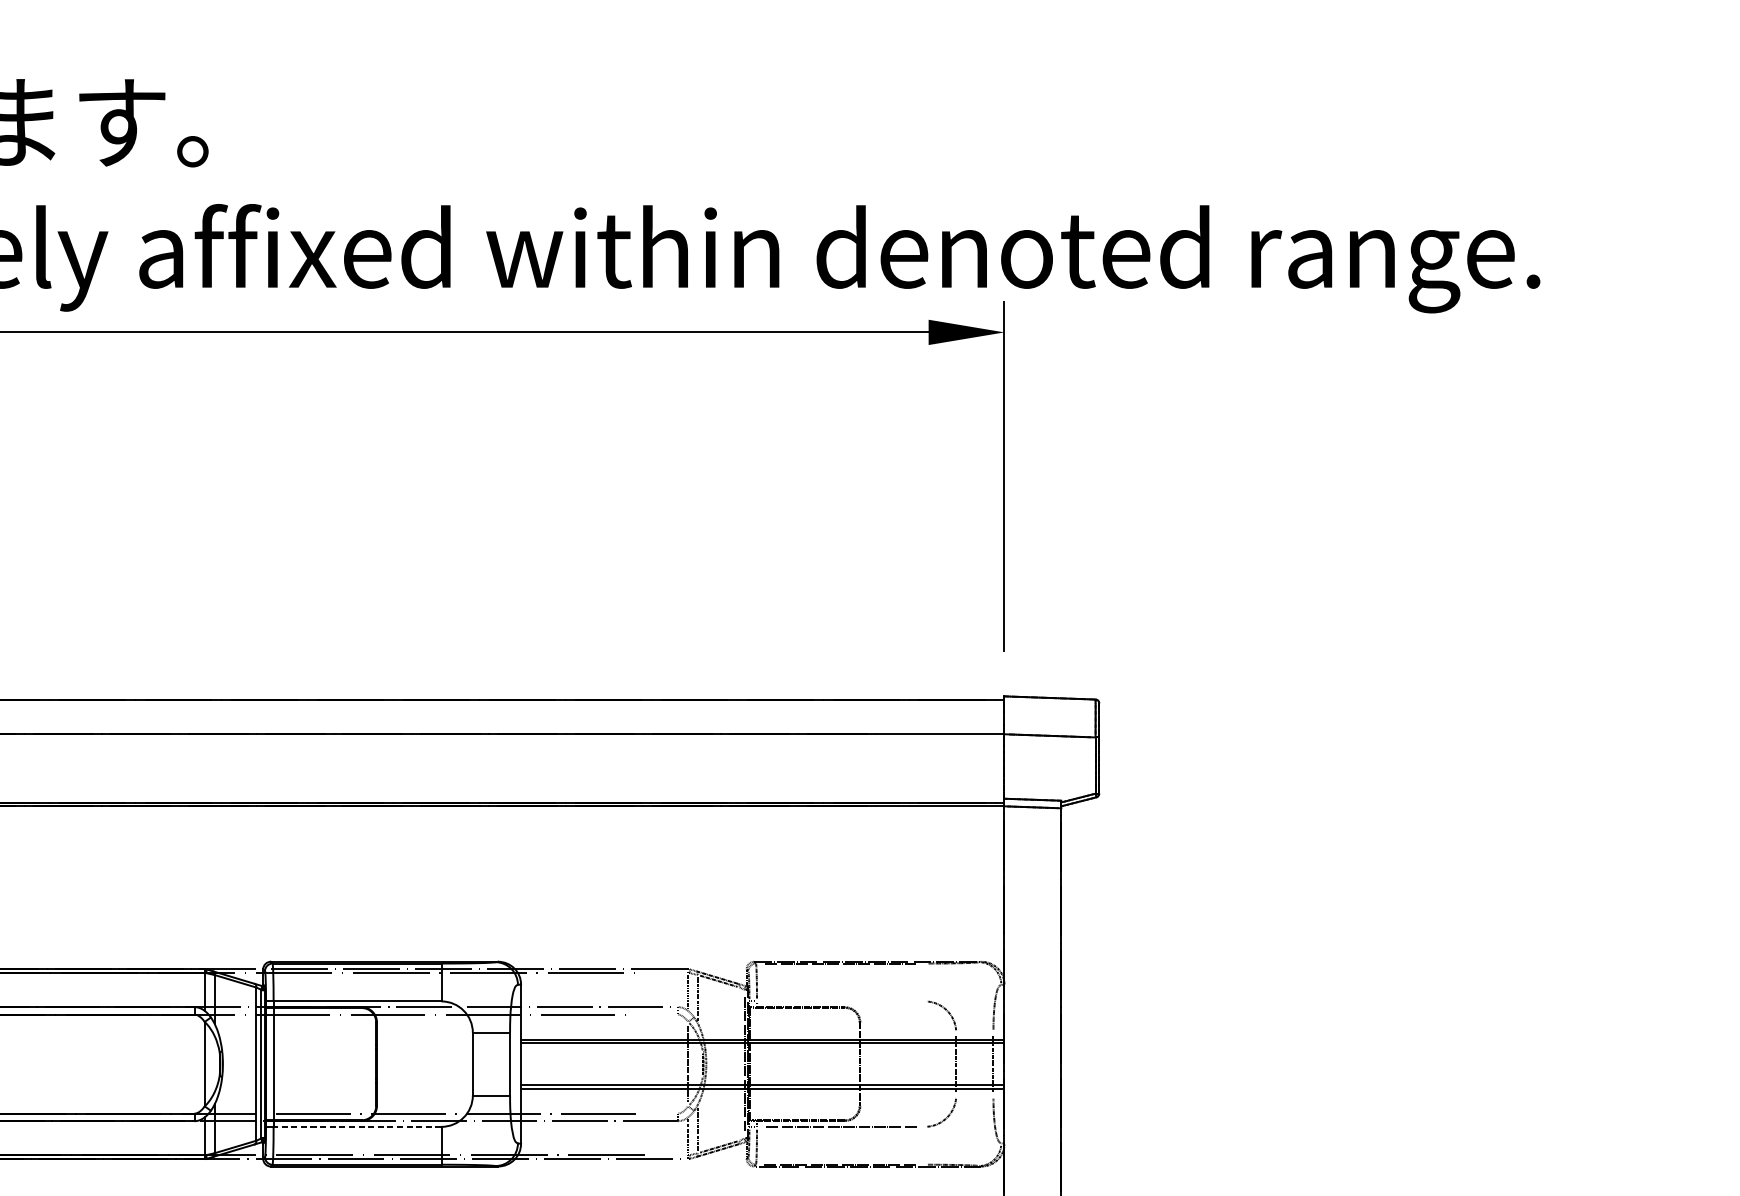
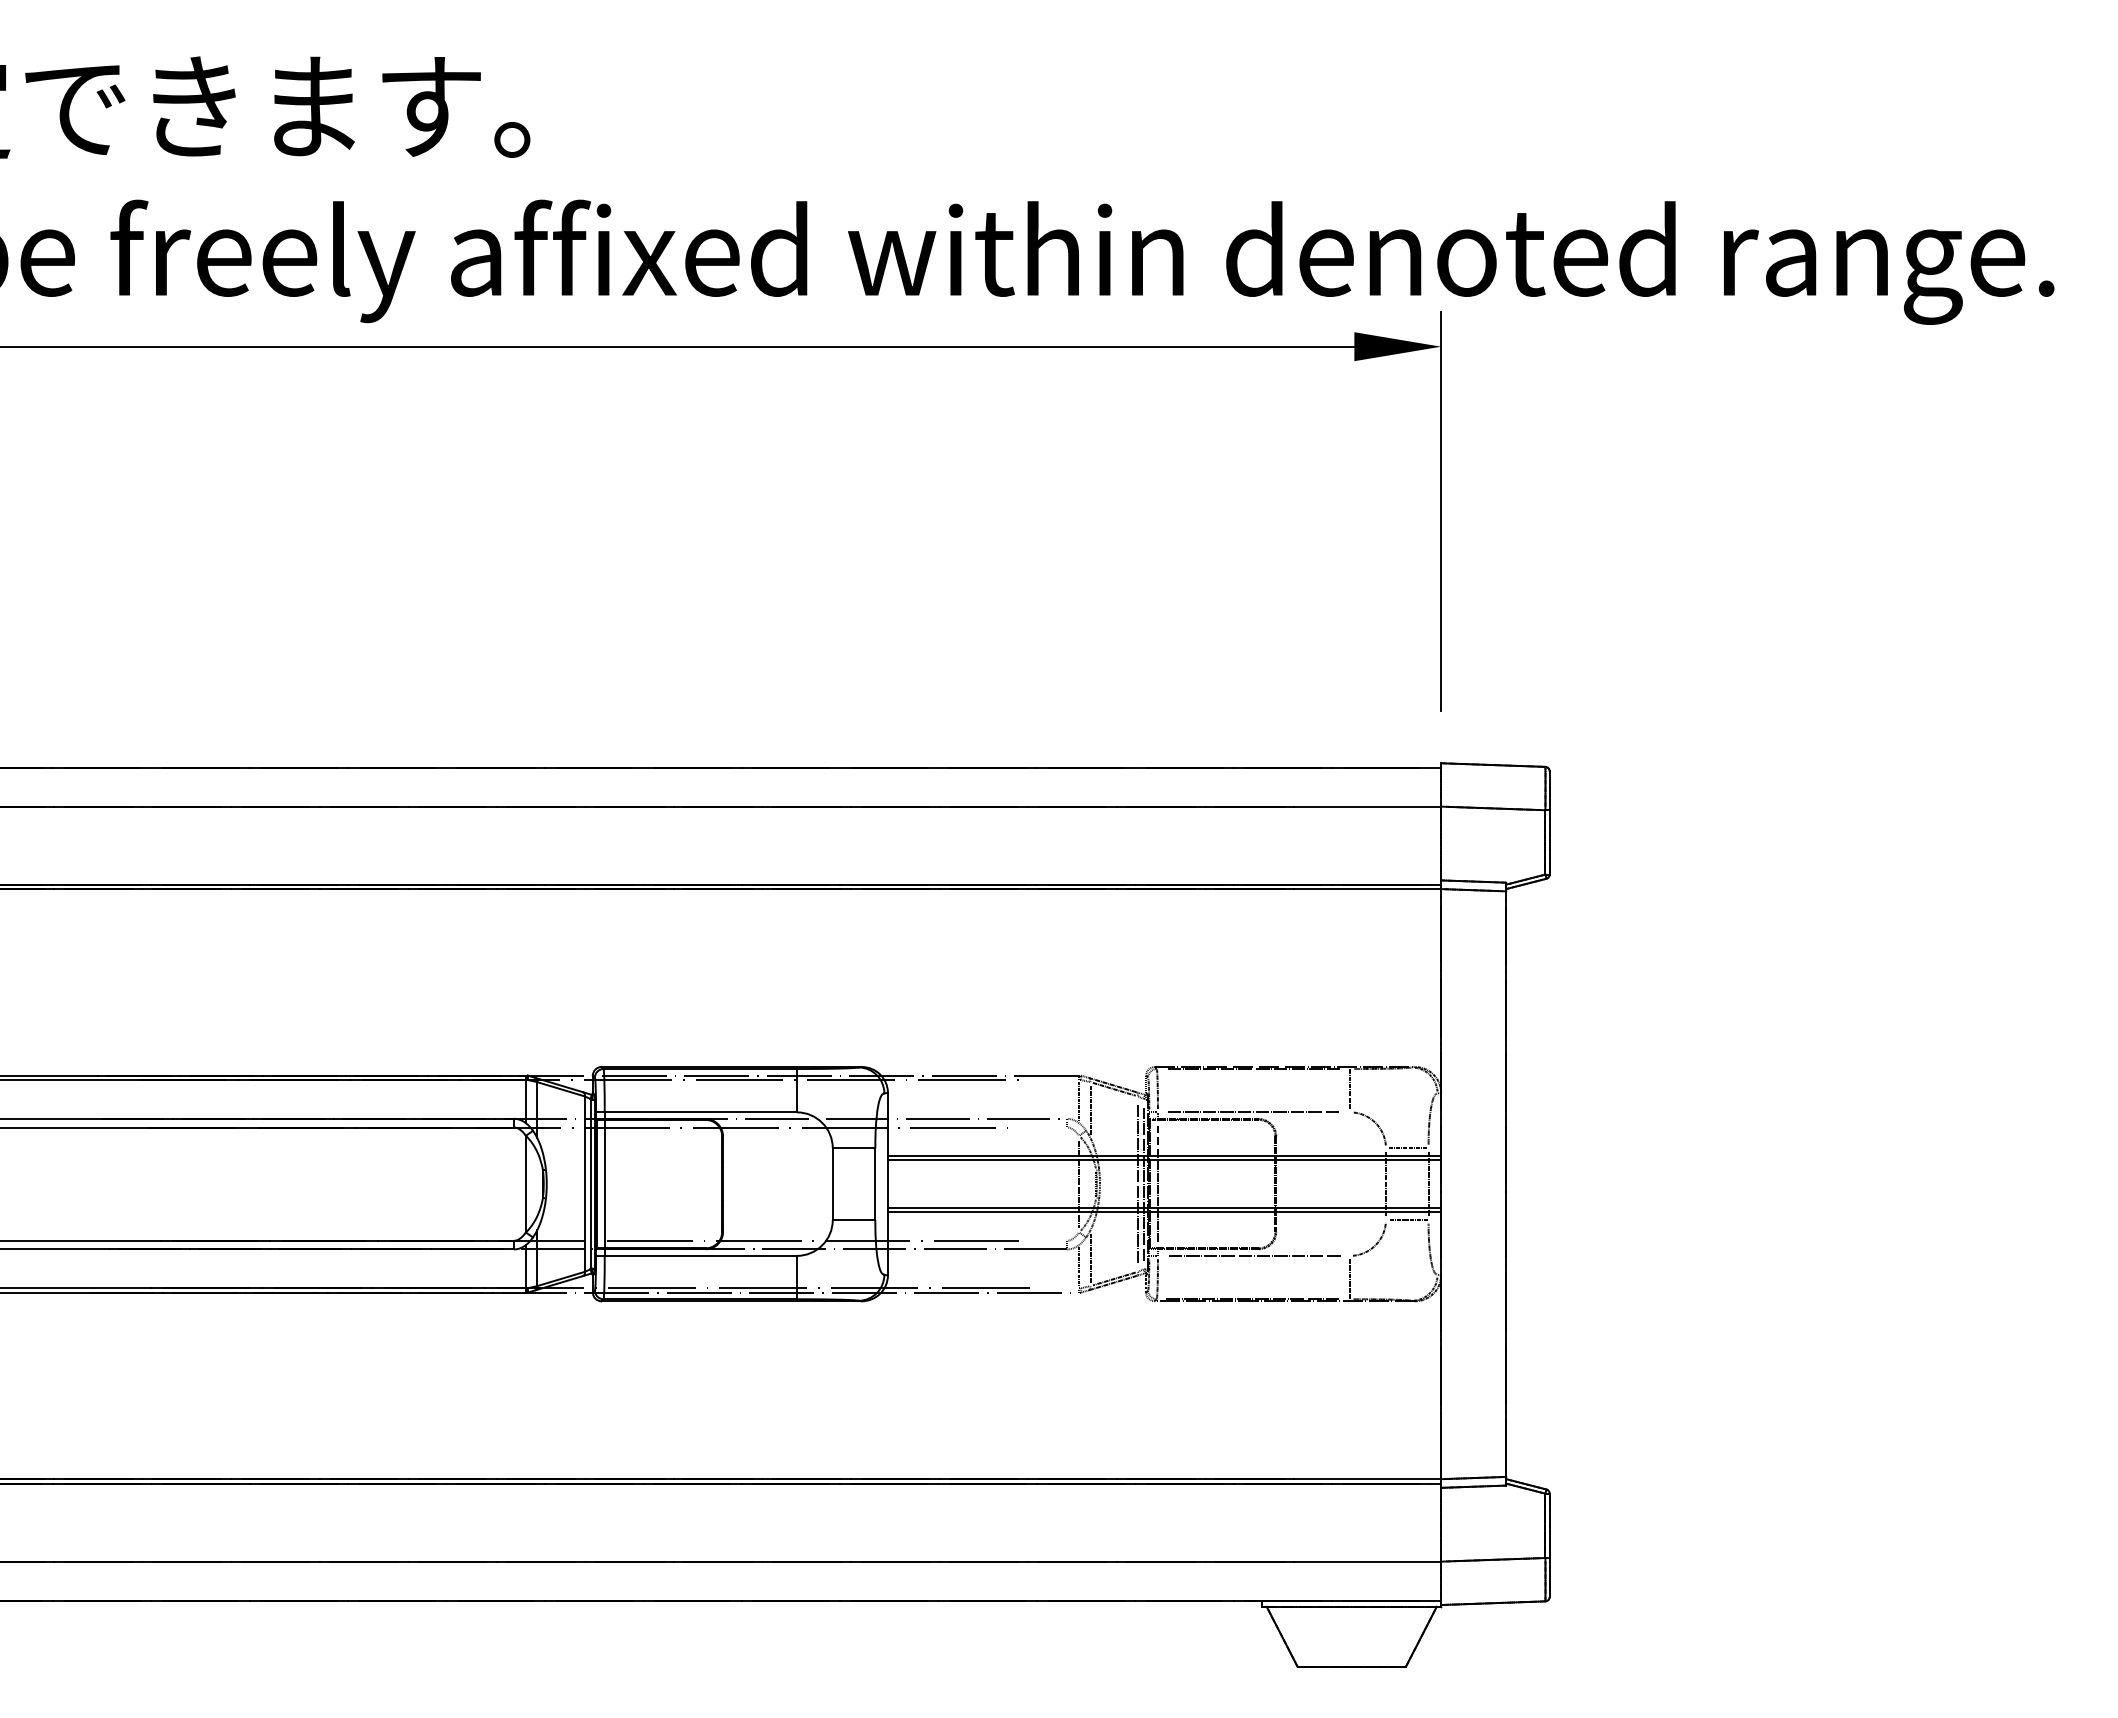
line: (925, 981) -> (1350, 1089), added
line: (840, 1001) -> (1253, 1112), added
line: (975, 1033) -> (1407, 1148), added
line: (757, 1063) -> (1158, 1183), added
line: (740, 1064) -> (1138, 1184), added
line: (975, 1095) -> (1407, 1220), added
line: (357, 1126) -> (700, 1255), dashed -> solid
line: (925, 1147) -> (1350, 1279), added

